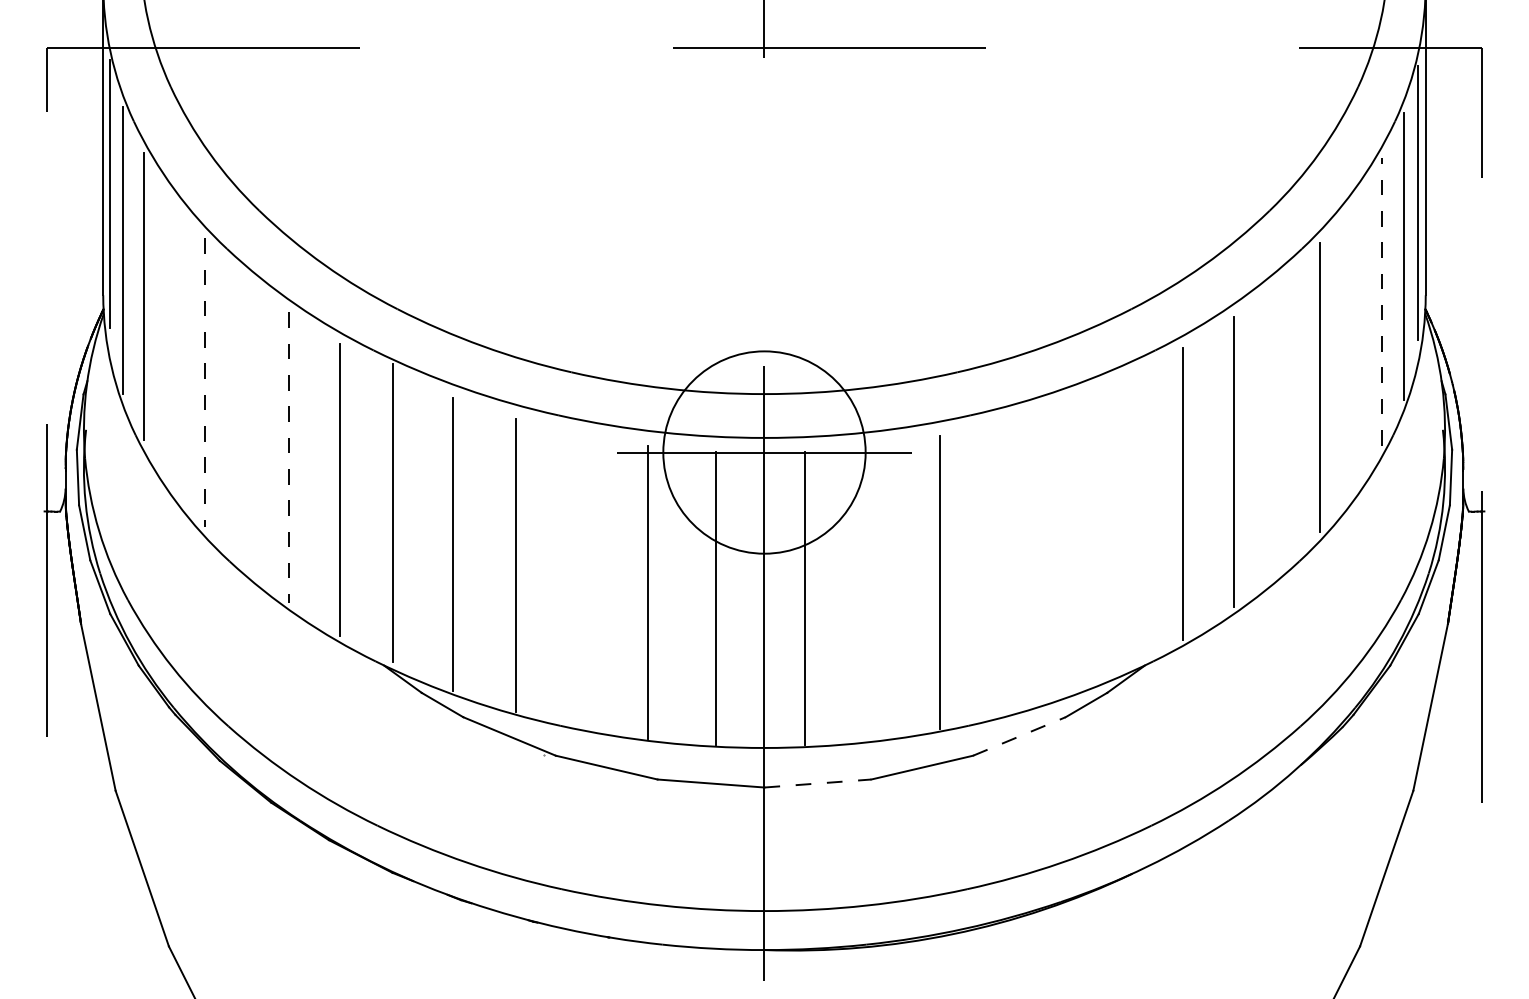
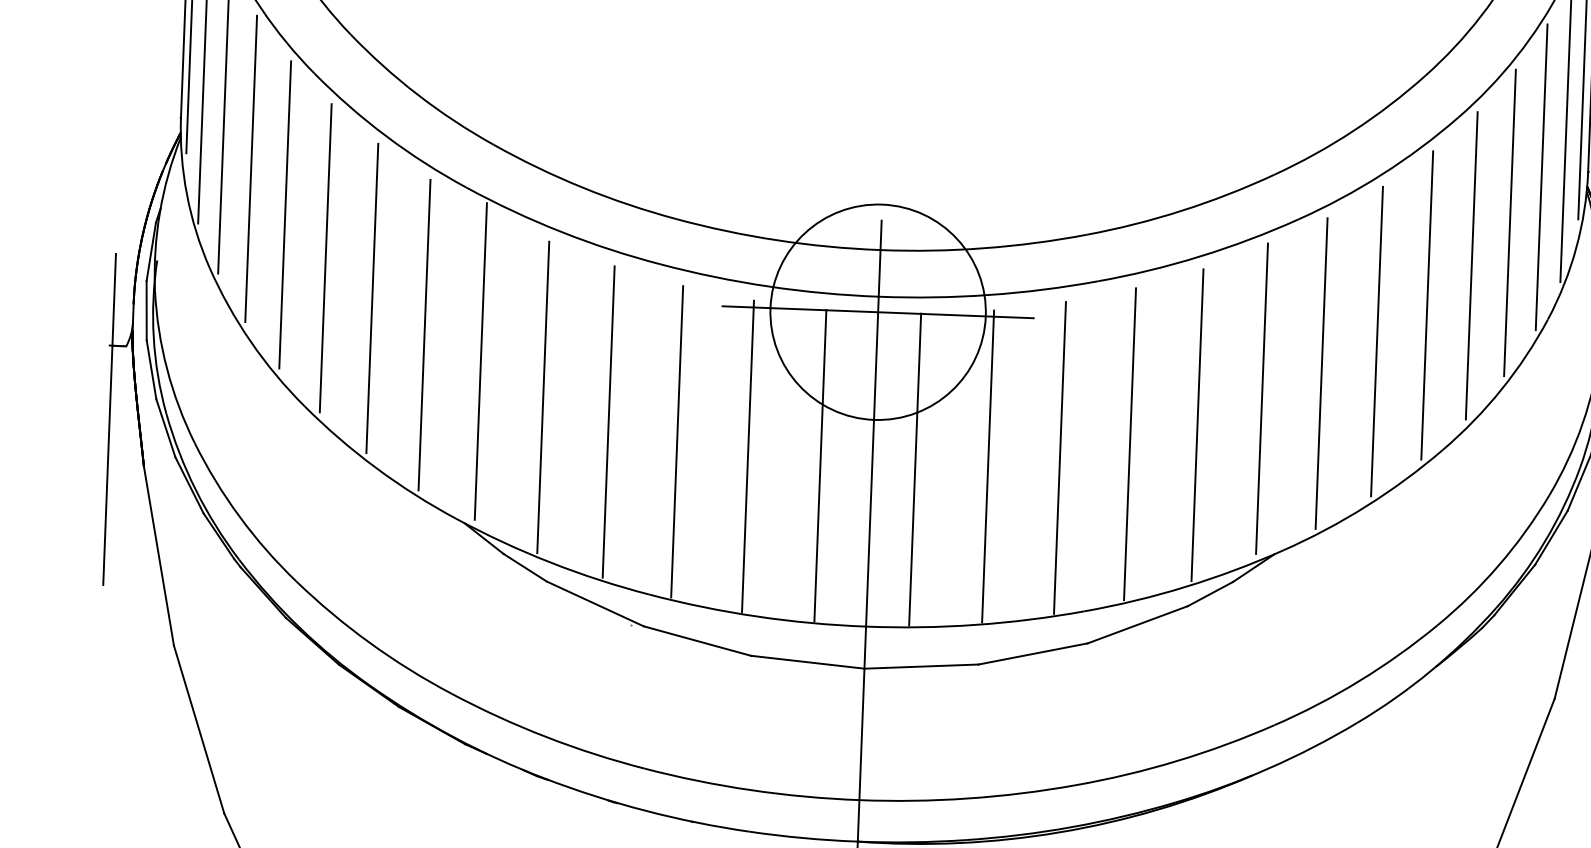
line: (1382, 301) -> (1541, 176), dashed -> solid
line: (170, 340) -> (250, 168), added
line: (1354, 345) -> (1510, 222), added
line: (204, 383) -> (285, 215), dashed -> solid
line: (244, 421) -> (326, 257), added
line: (1279, 426) -> (1427, 305), added
line: (289, 458) -> (372, 299), dashed -> solid
line: (1127, 519) -> (1261, 398), added
line: (1068, 546) -> (1197, 424), added
line: (1005, 566) -> (1129, 443), added
line: (580, 581) -> (677, 441), added
line: (873, 592) -> (988, 465), added
line: (1019, 736) -> (1137, 624), dashed -> solid
line: (817, 783) -> (921, 666), dashed -> solid

